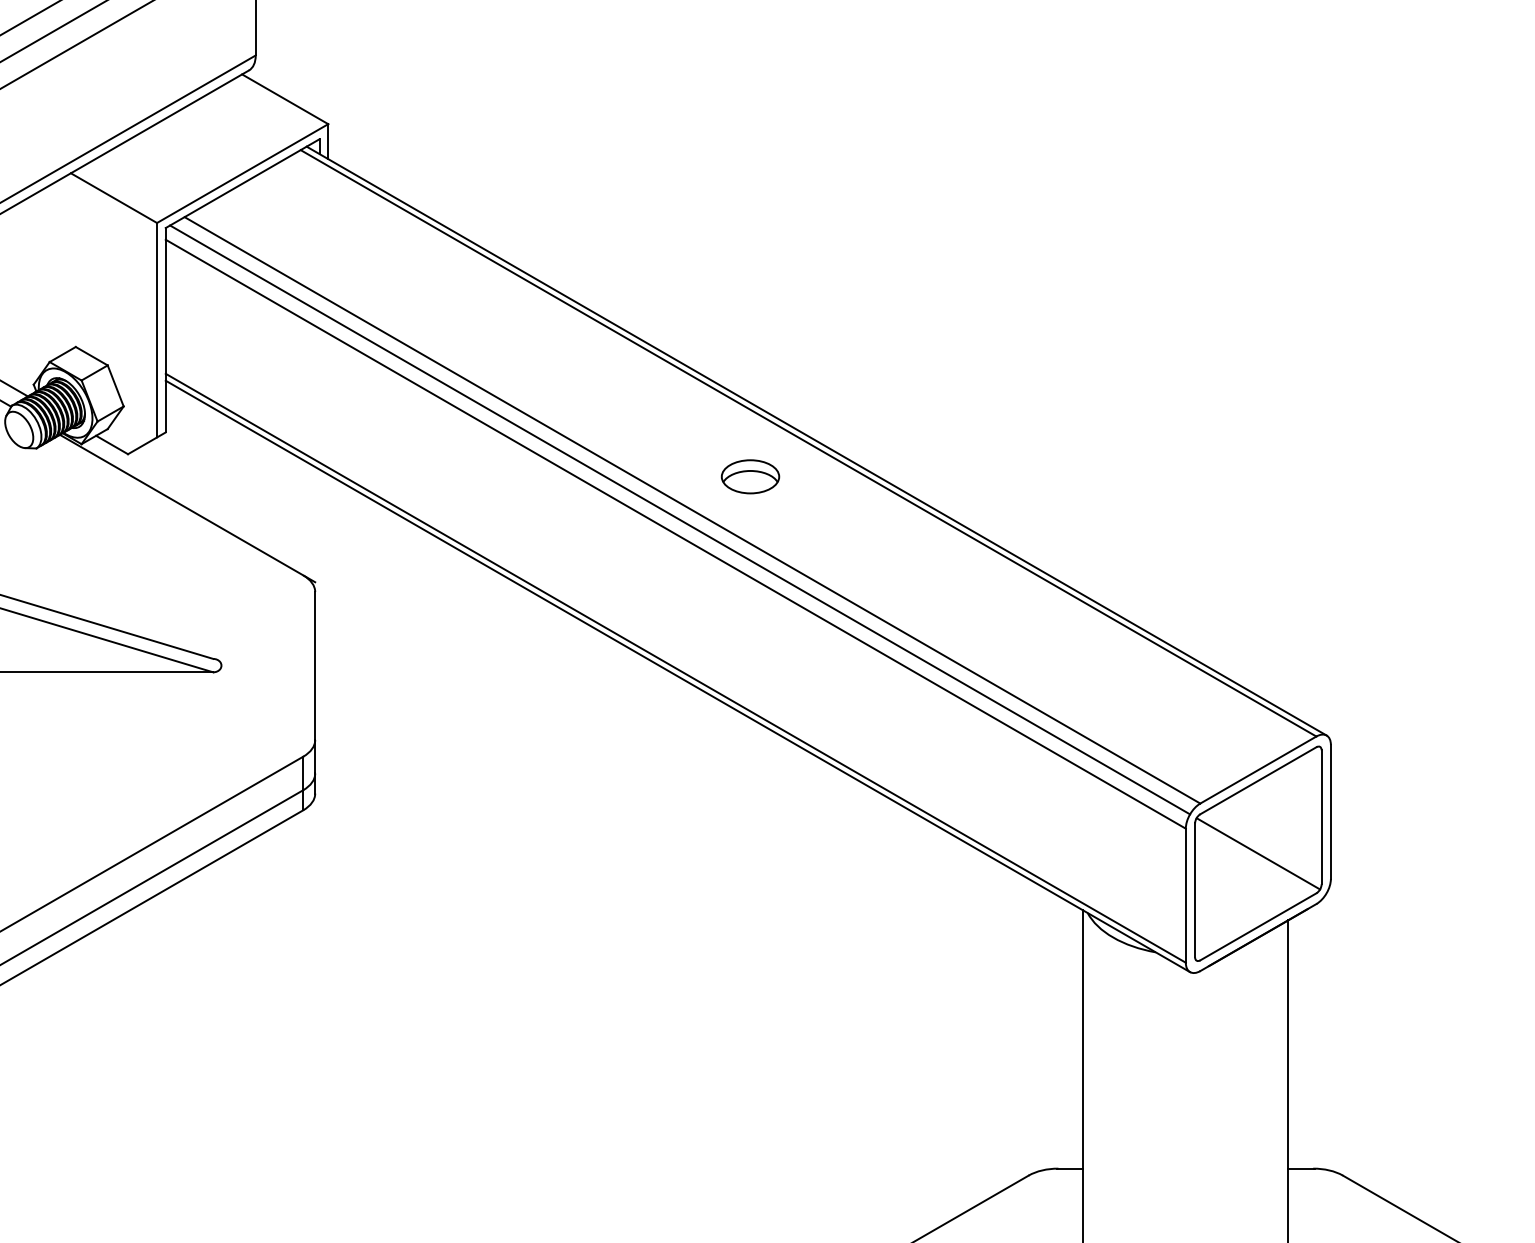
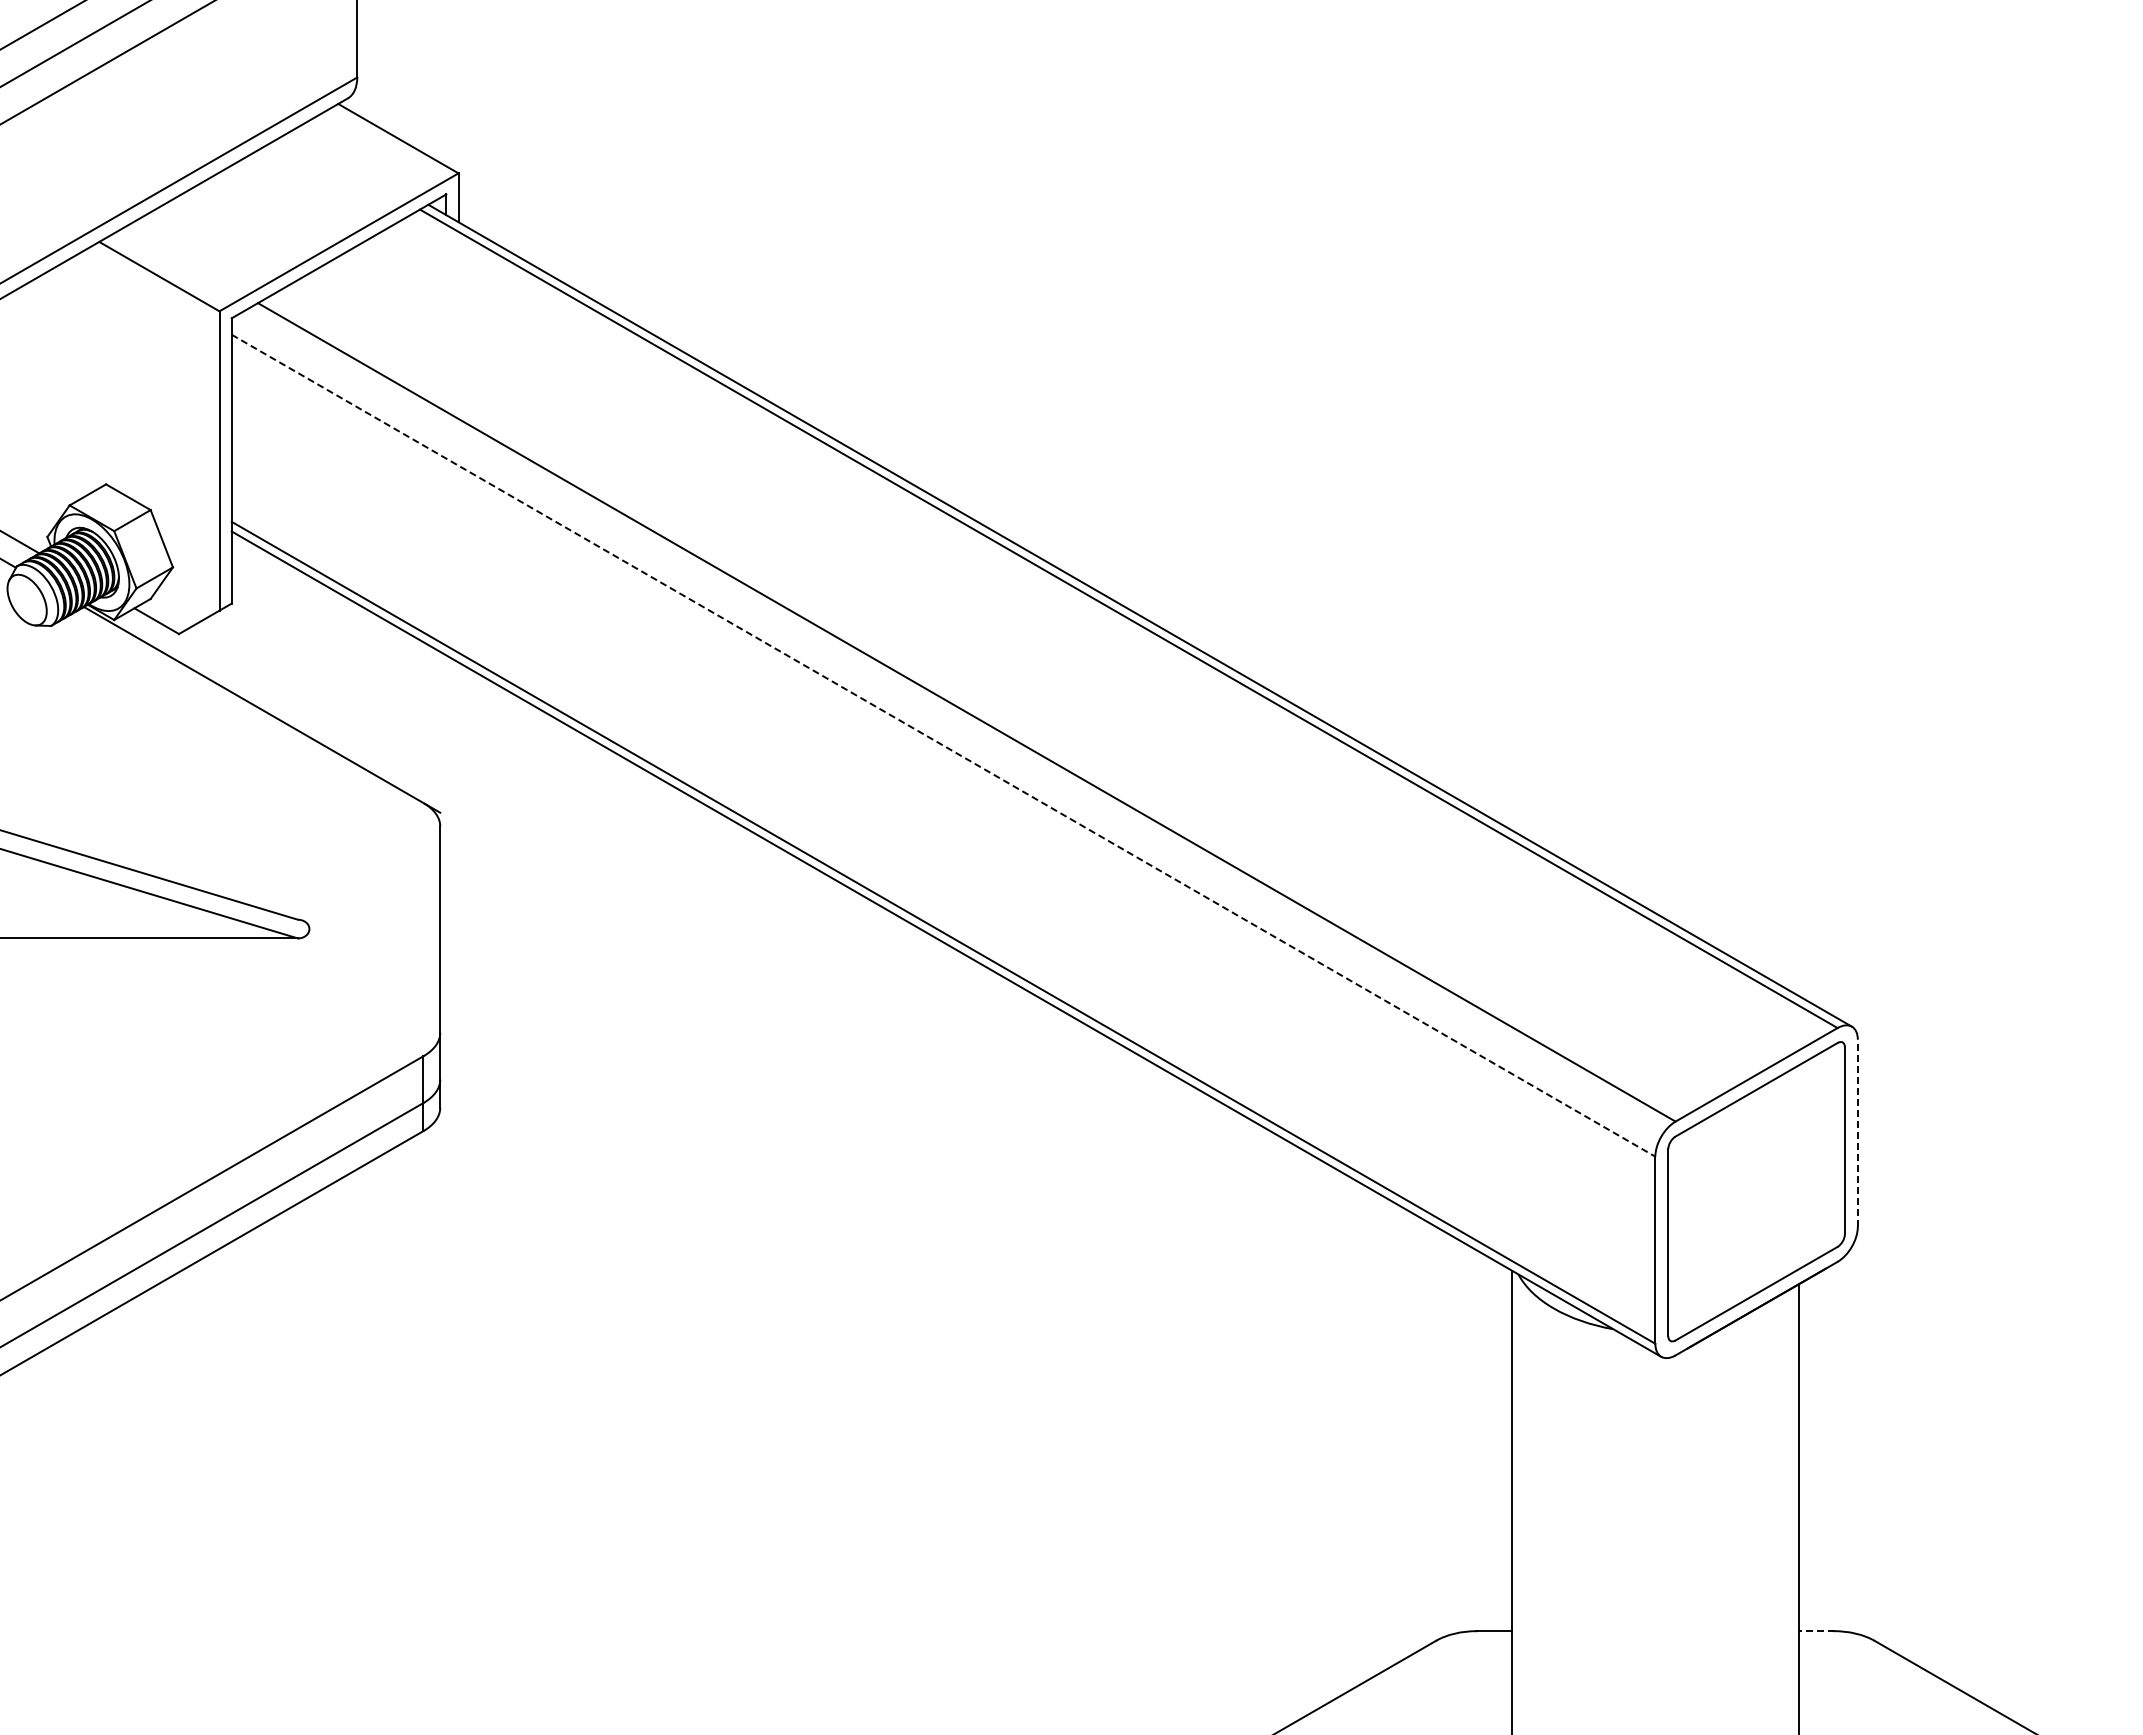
part: (750, 476) -> (1047, 665), removed
line: (680, 519) -> (949, 725), removed
line: (675, 534) -> (943, 745), solid -> dashed
line: (1330, 812) -> (1857, 1133), solid -> dashed
line: (1258, 853) -> (1756, 1191), removed
line: (1301, 1168) -> (1816, 1631), solid -> dashed

